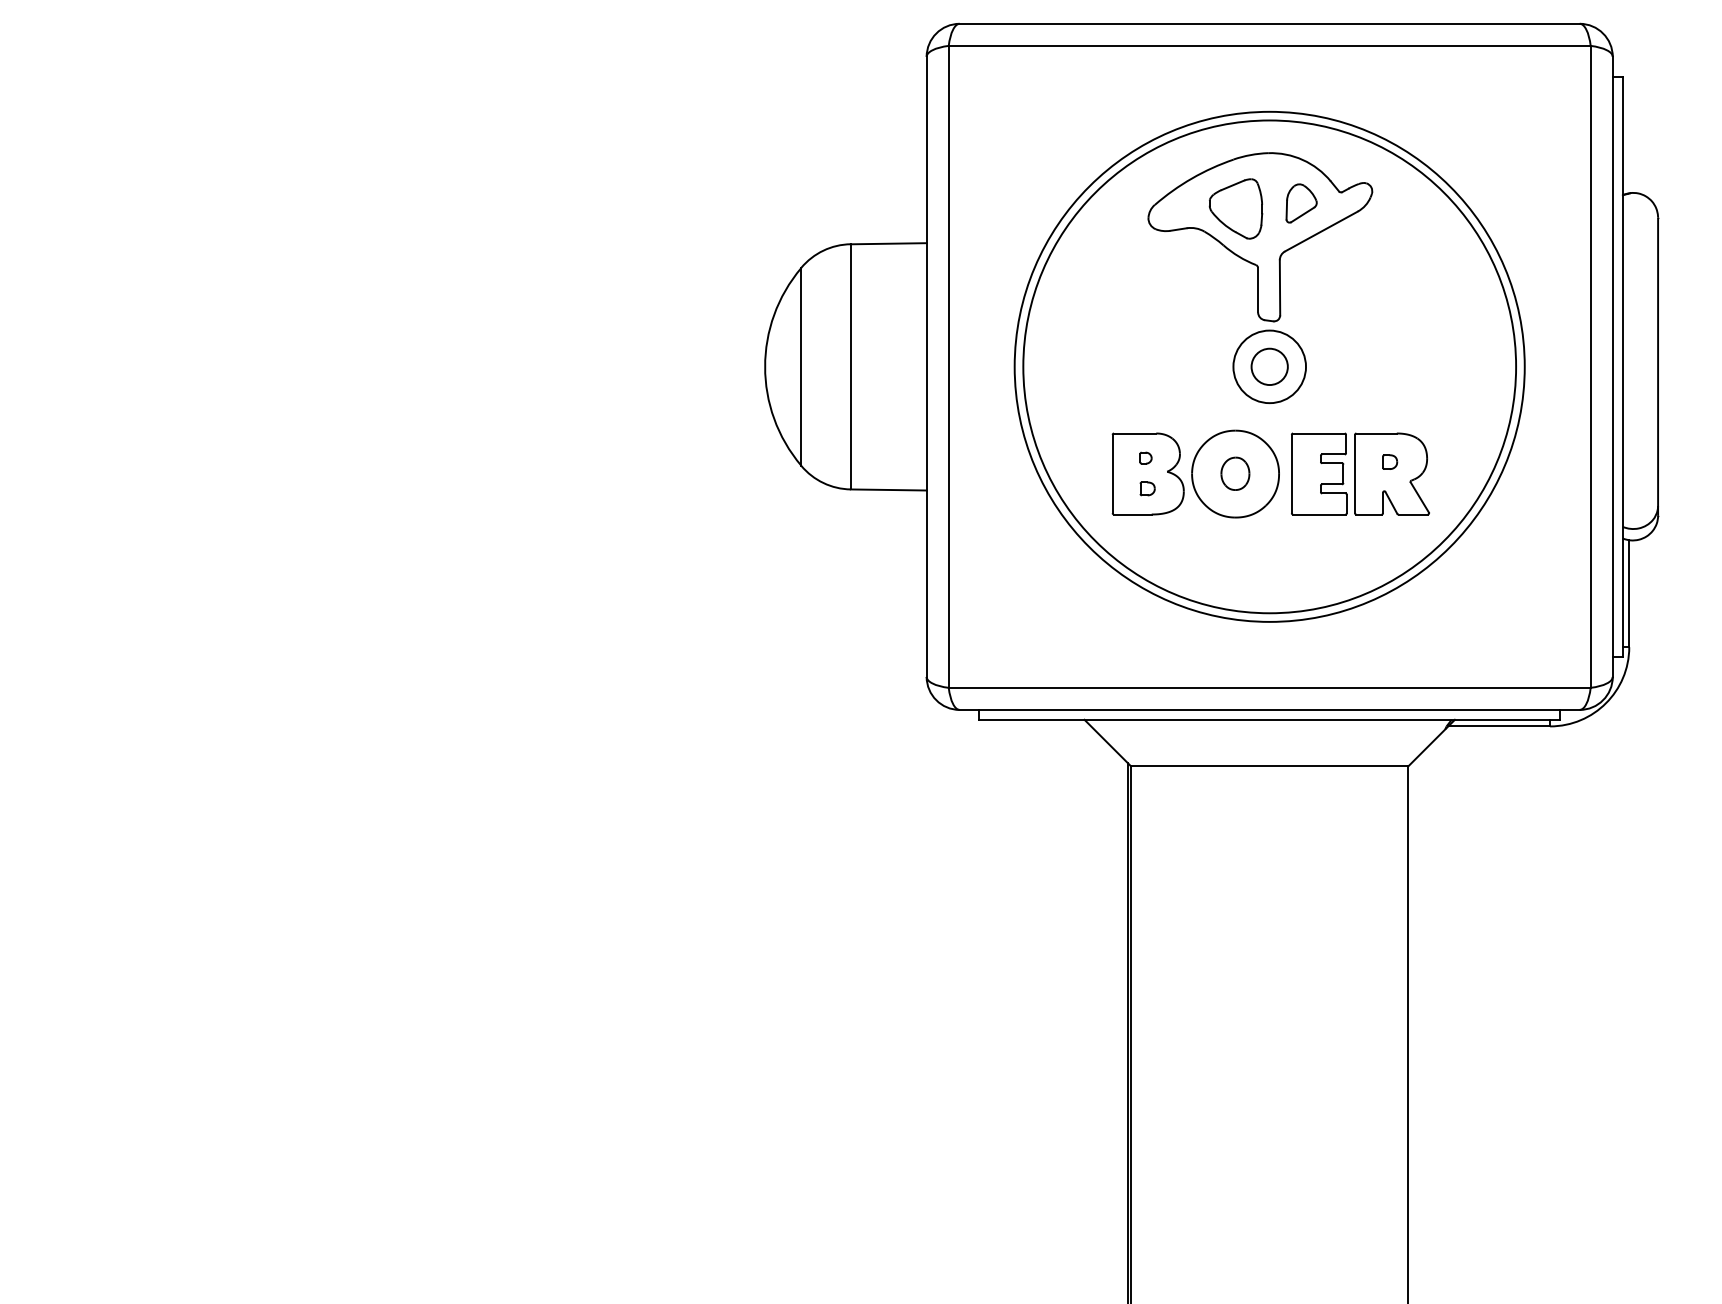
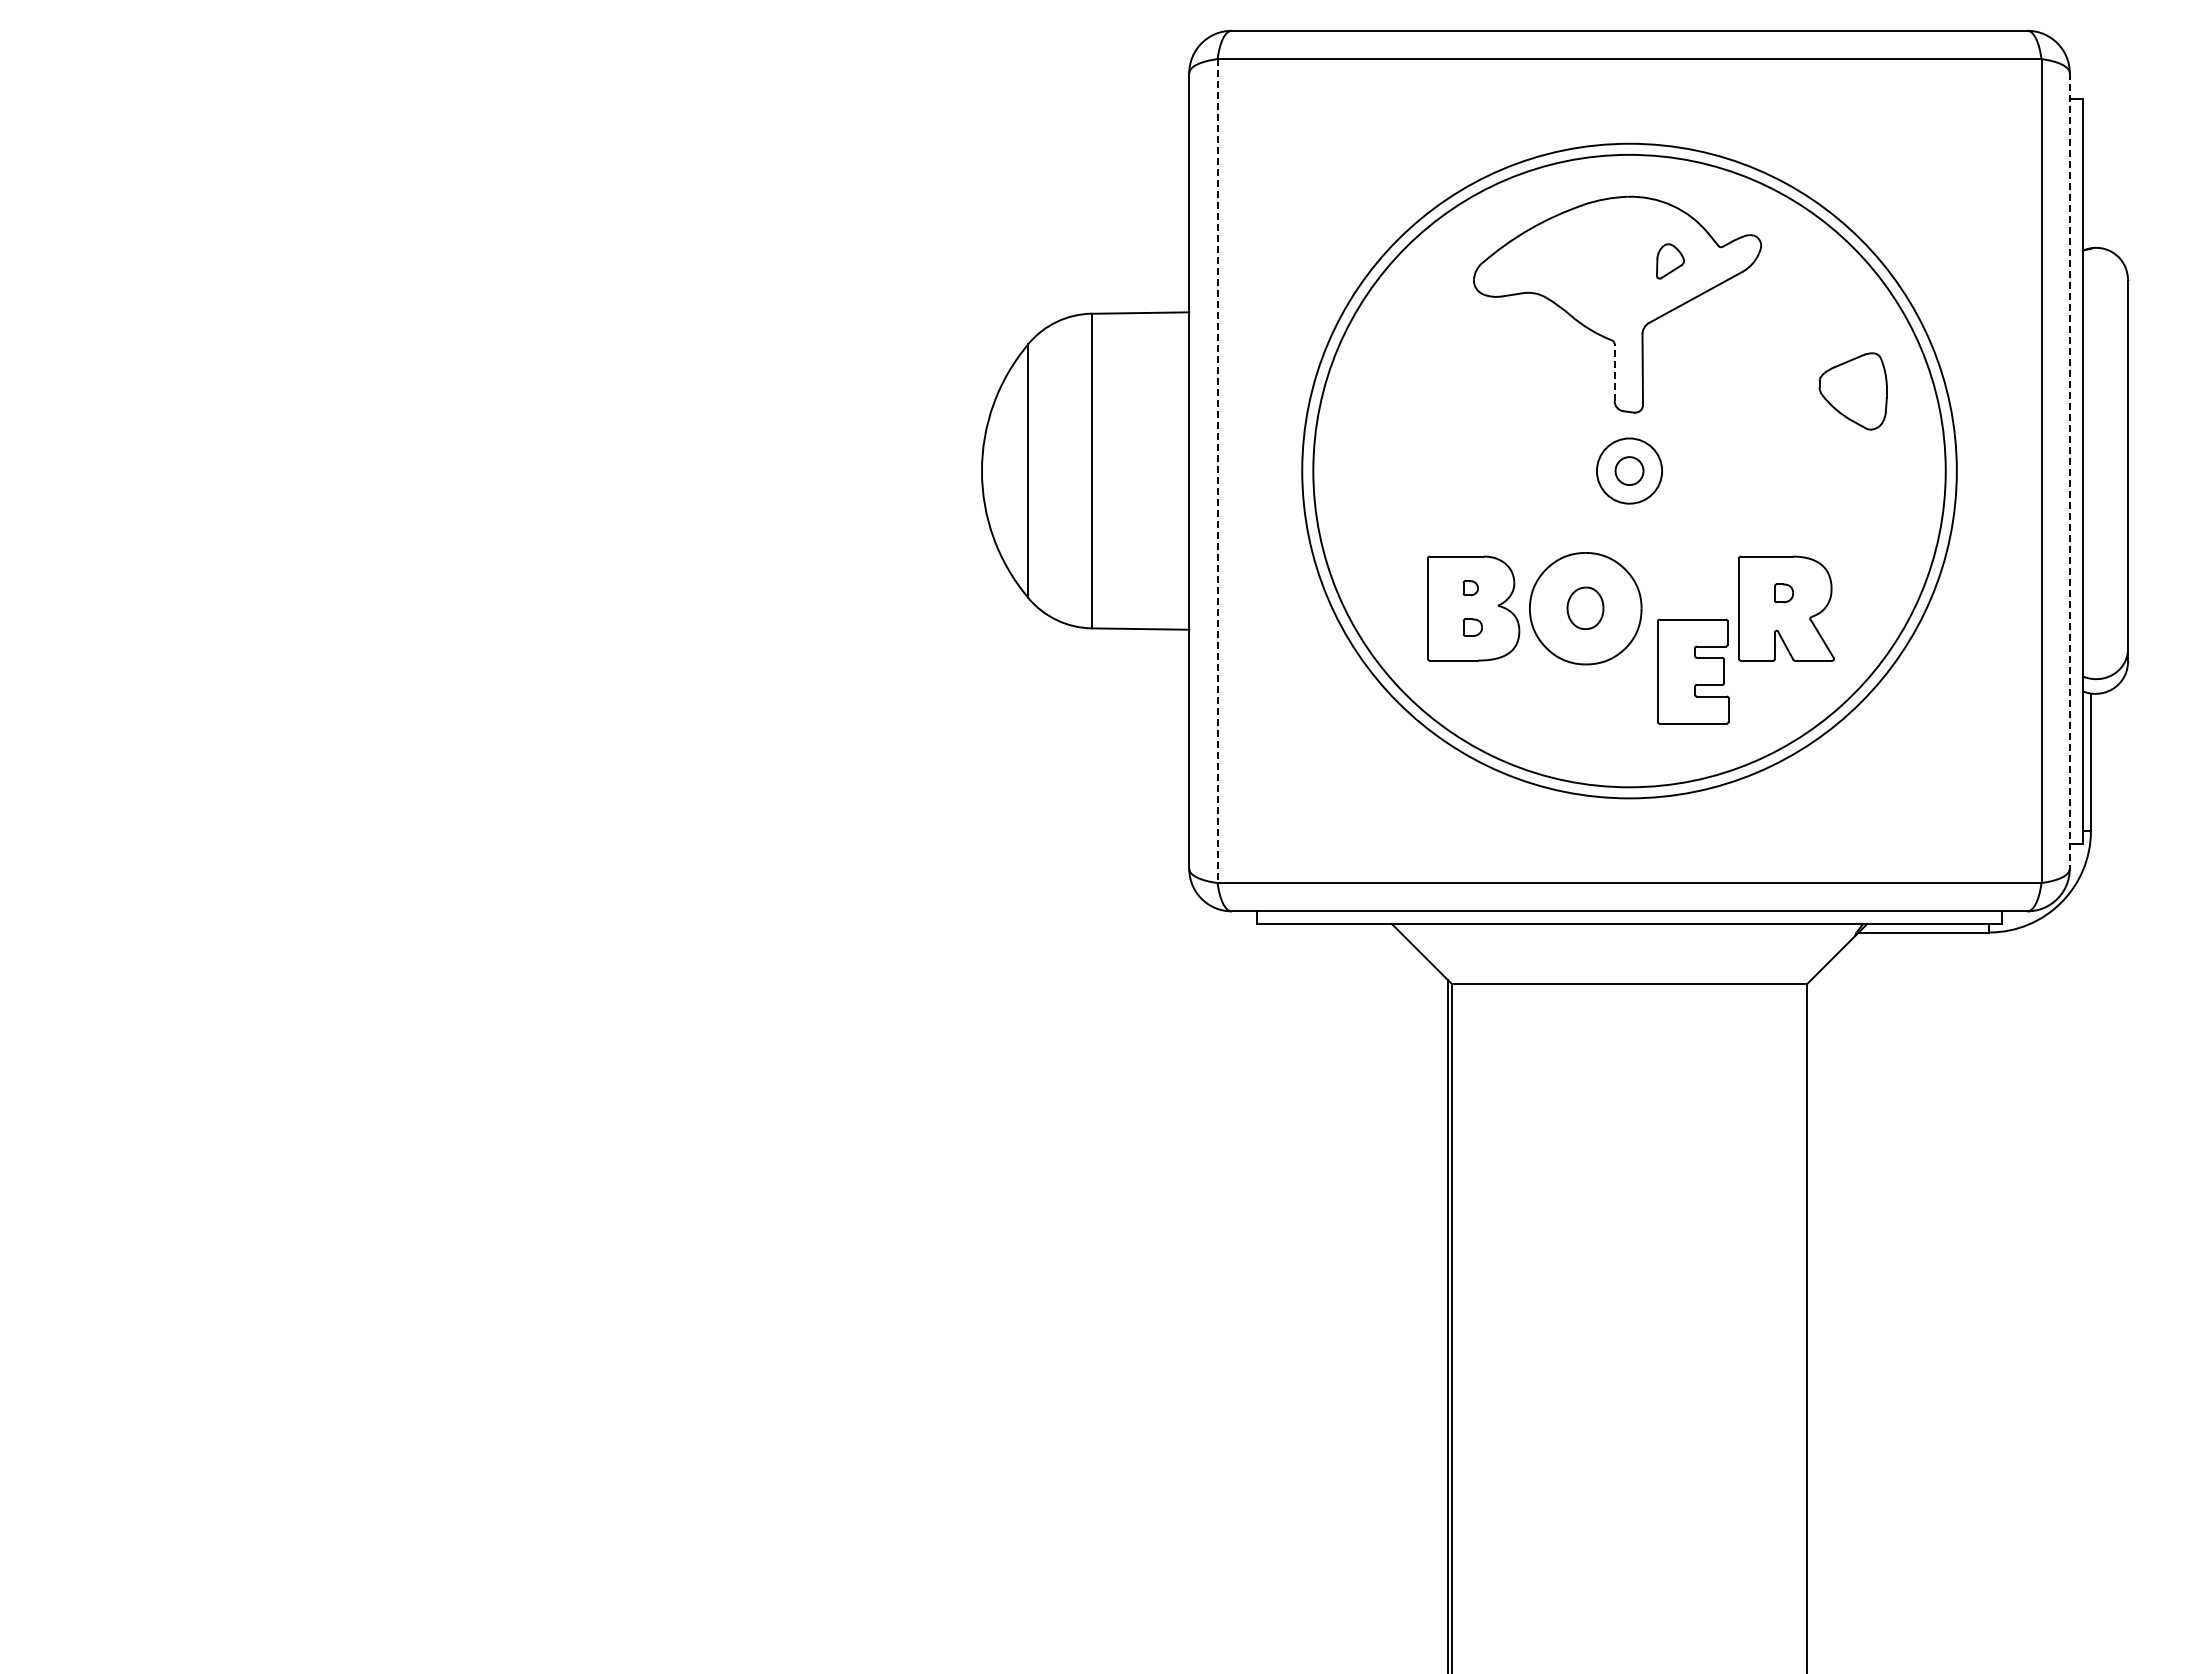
part: (1301, 203) -> (1670, 261), size x0.7
part: (1235, 209) -> (1852, 391), moved
line: (1258, 290) -> (1614, 372), solid -> dashed
circle: (1269, 366) -> (1629, 470), size x0.6
circle: (1269, 366) -> (1629, 470), size x0.7
line: (948, 367) -> (1217, 471), solid -> dashed
line: (1612, 367) -> (2069, 471), solid -> dashed
part: (1319, 473) -> (1693, 671), moved

